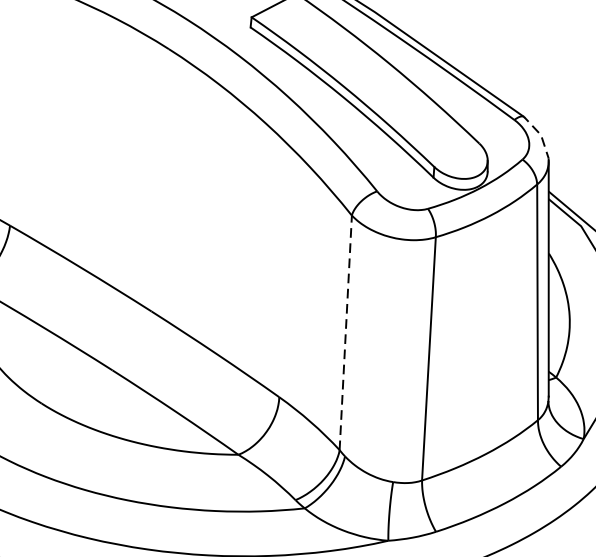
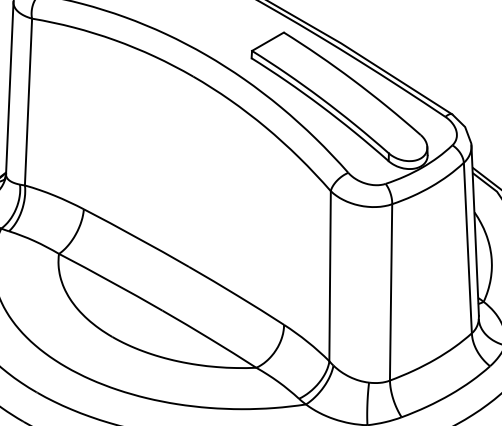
line: (541, 135) -> (465, 127), dashed -> solid
line: (346, 331) -> (330, 275), dashed -> solid

